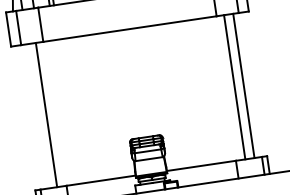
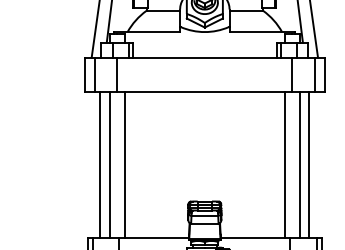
line: (219, 89) -> (284, 164), added
line: (61, 112) -> (124, 164), added
line: (37, 115) -> (100, 164), added

